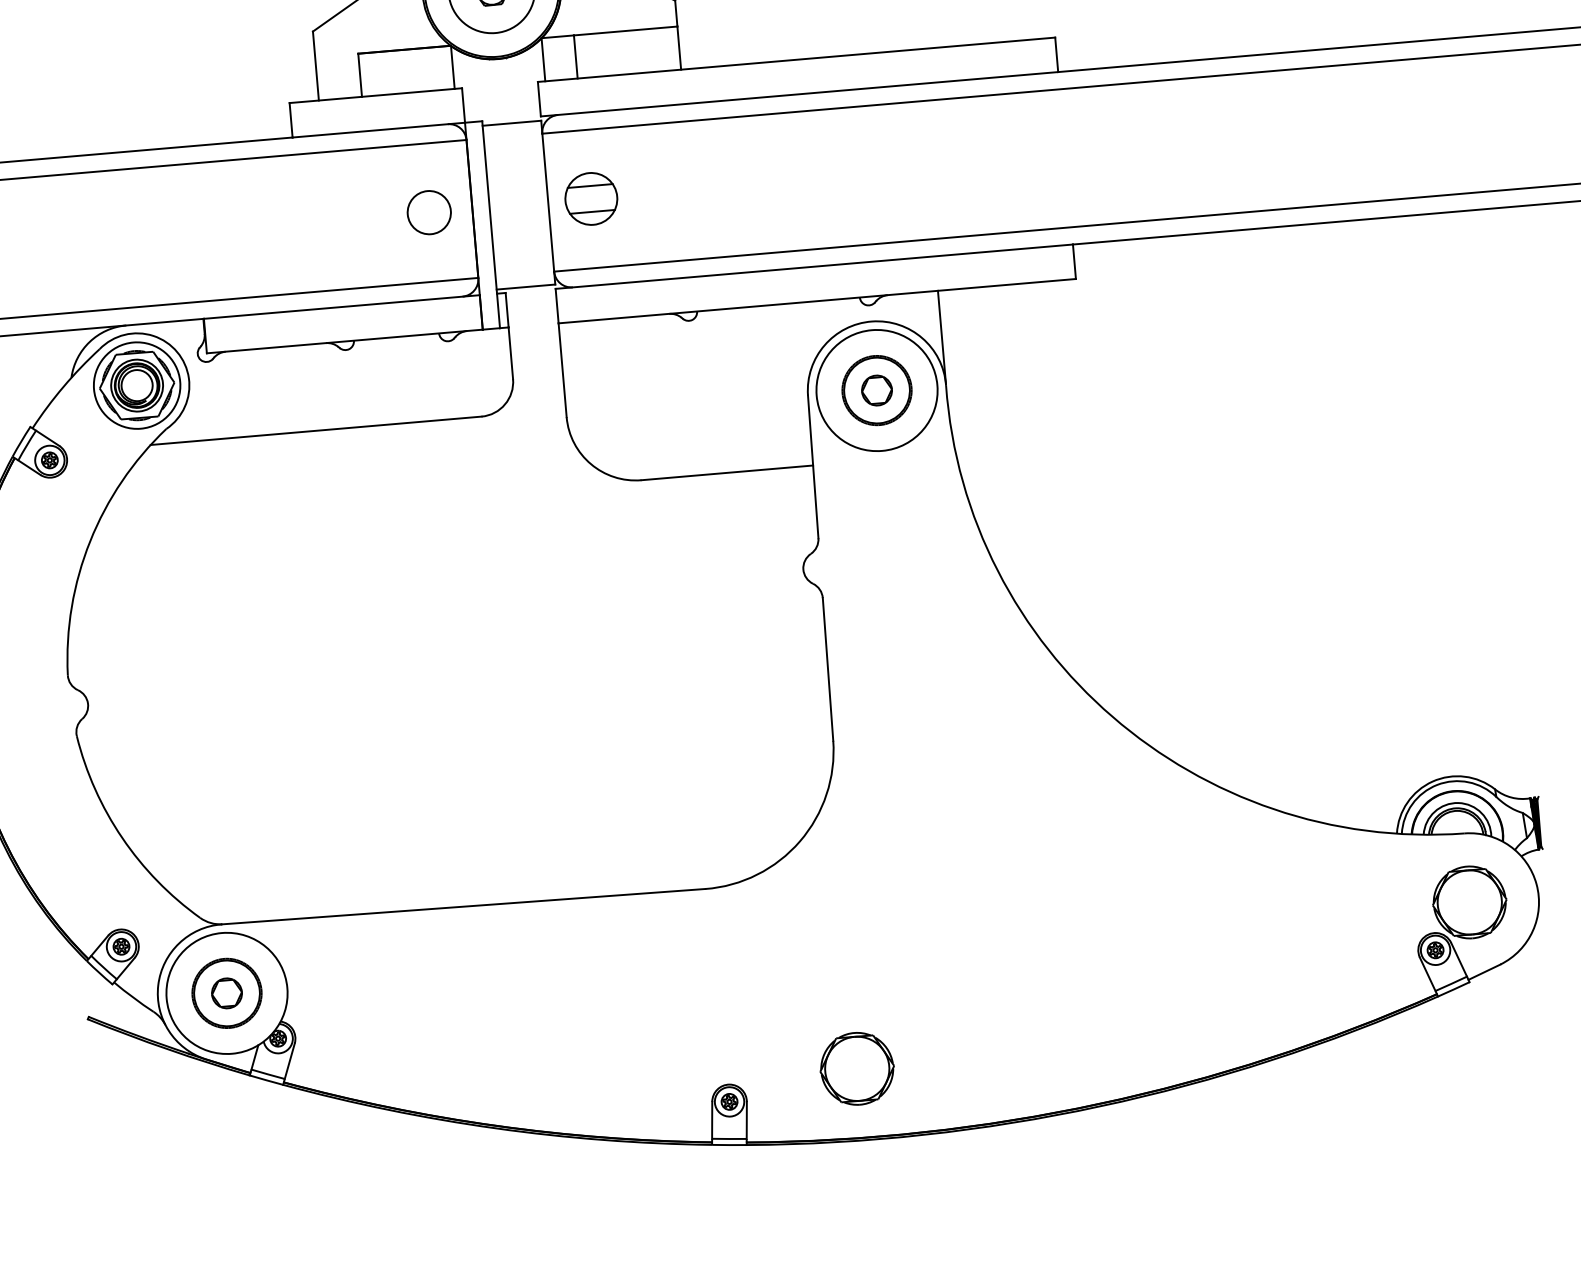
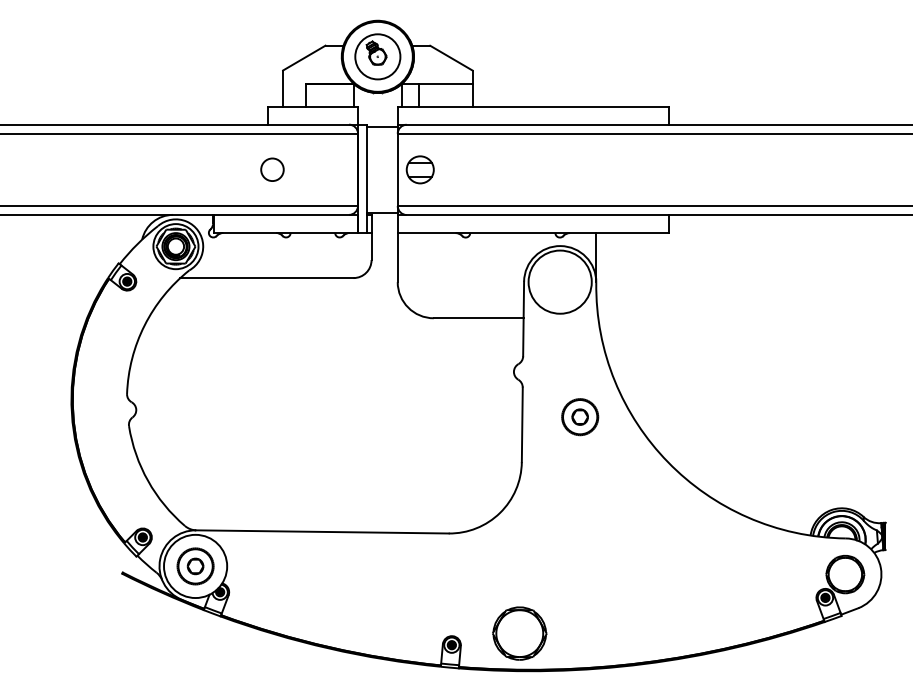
circle: (429, 212) -> (272, 169), moved
part: (877, 391) -> (580, 417), moved
part: (856, 1068) -> (519, 633), size x1.4

